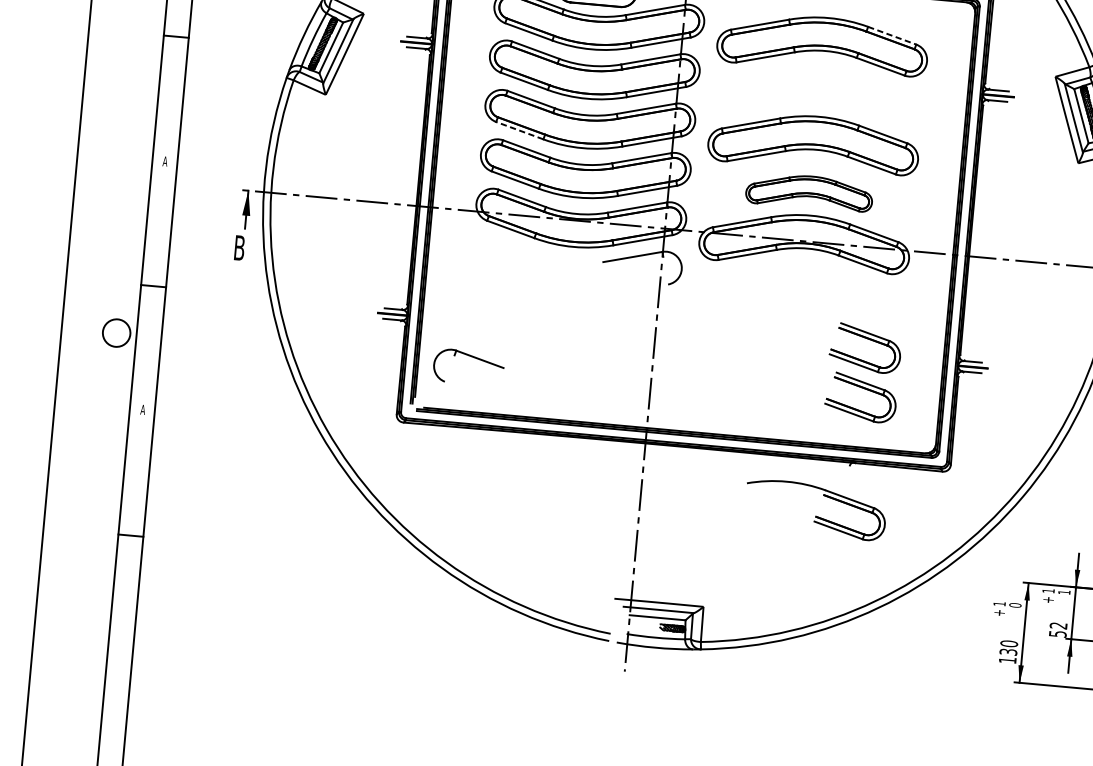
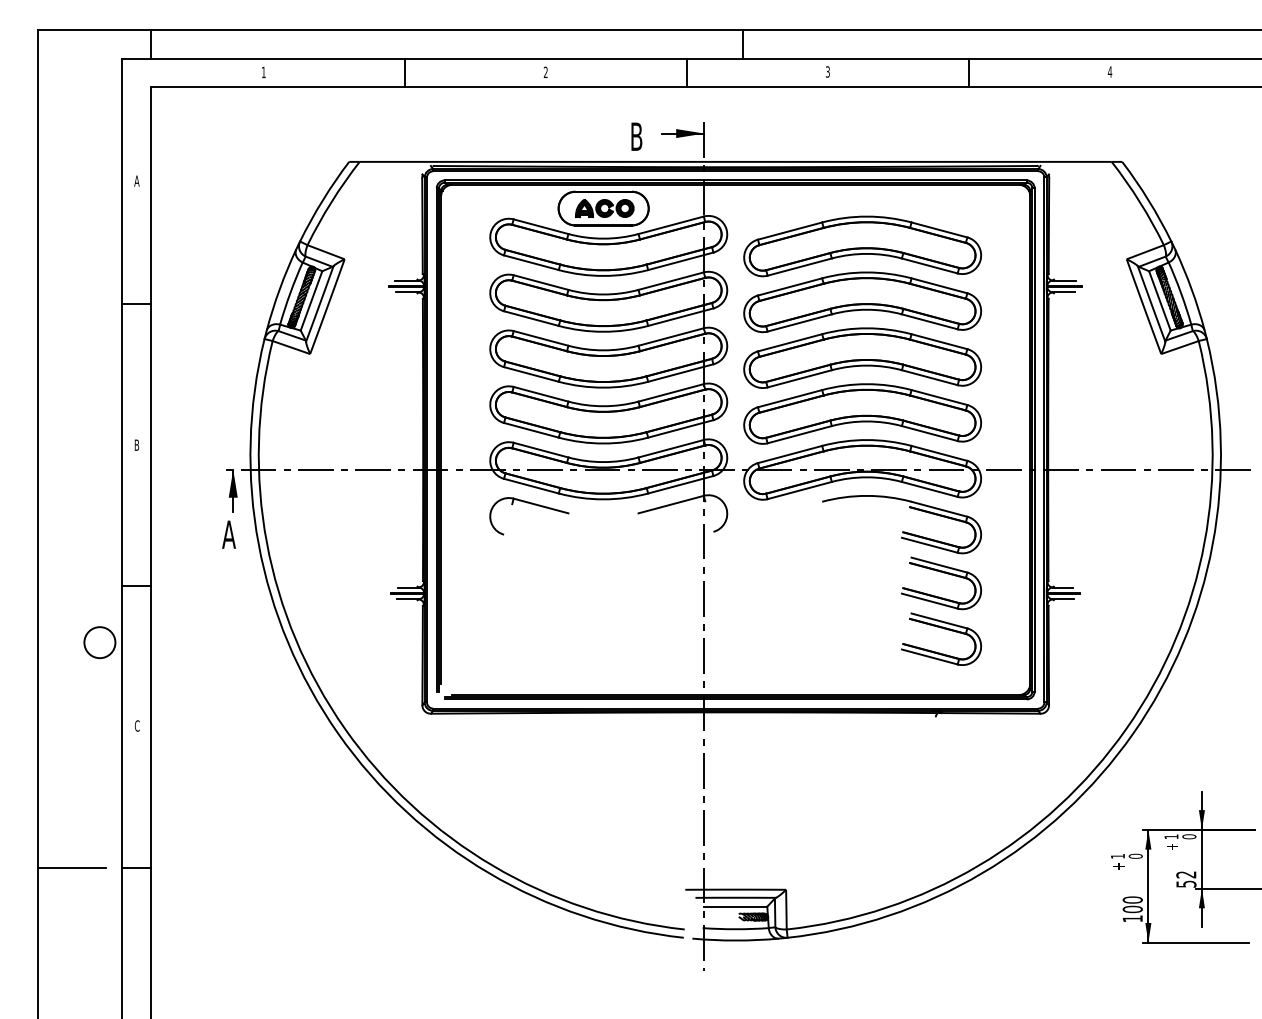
line: (892, 35) -> (939, 229), dashed -> solid
part: (818, 93) -> (862, 302), added
line: (518, 130) -> (530, 374), dashed -> solid
text: (164, 160) -> (136, 444), A -> B
part: (809, 191) -> (862, 413), size x1.67
text: (239, 247) -> (228, 534), B -> A
part: (470, 357) -> (530, 504), moved
text: (142, 409) -> (136, 725), A -> C
part: (815, 516) -> (902, 531), moved
line: (73, 530) -> (71, 868), added
text: (1064, 592) -> (1189, 836), 1 -> 0
text: (1008, 652) -> (1132, 909), 130 -> 100

